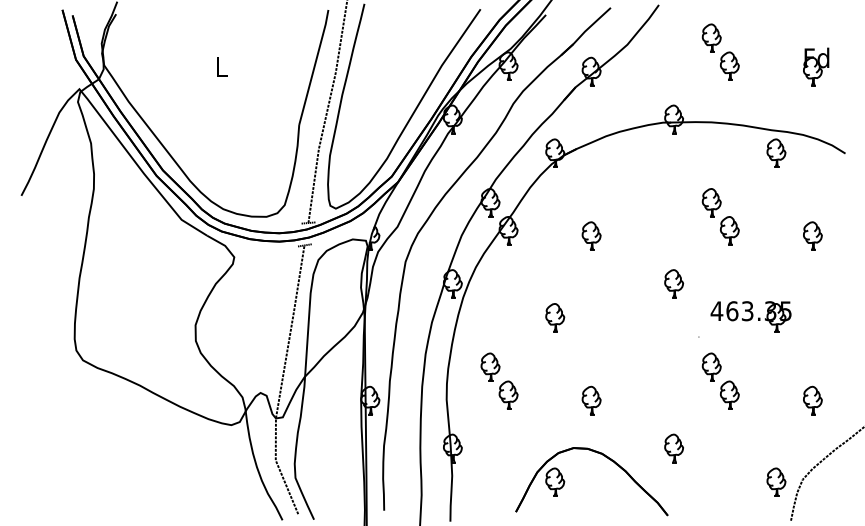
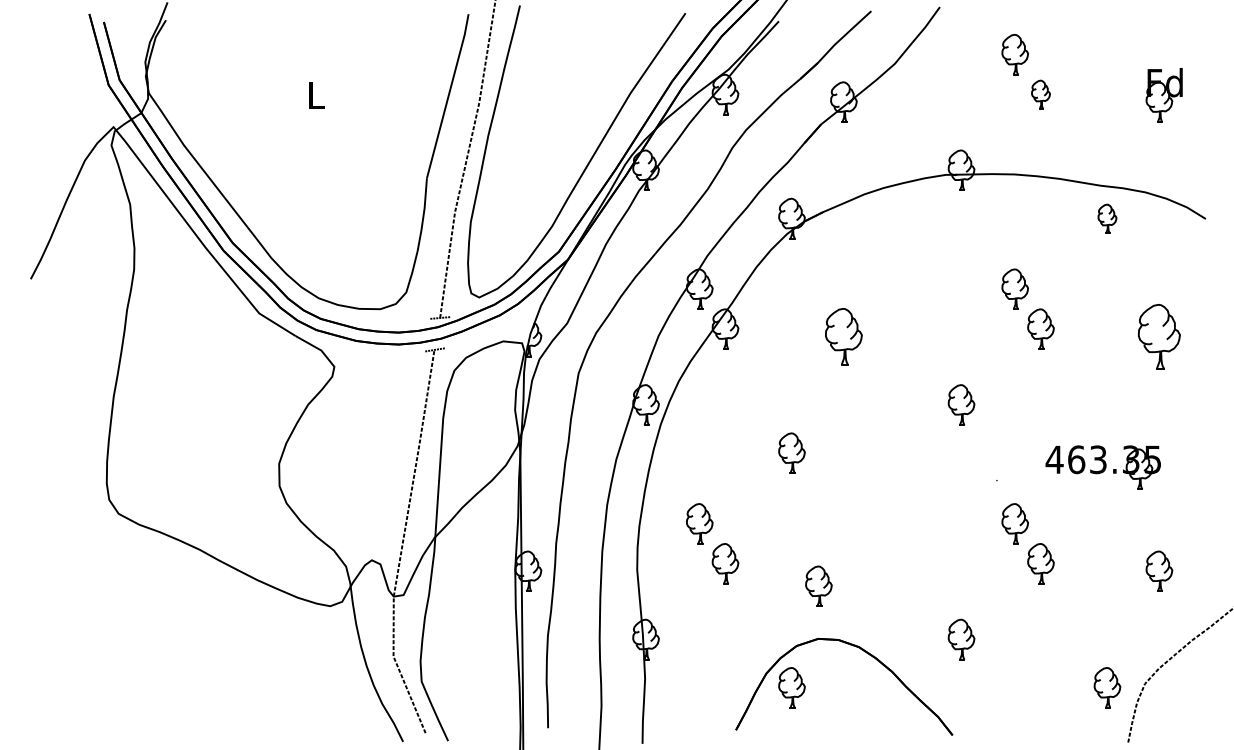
part: (729, 66) -> (1040, 94), size x0.7
part: (776, 153) -> (1107, 218), size x0.7
part: (591, 235) -> (843, 336), size x1.4
part: (812, 235) -> (1159, 336), size x1.6
part: (750, 316) -> (1102, 467), moved
part: (591, 400) -> (818, 585), moved

